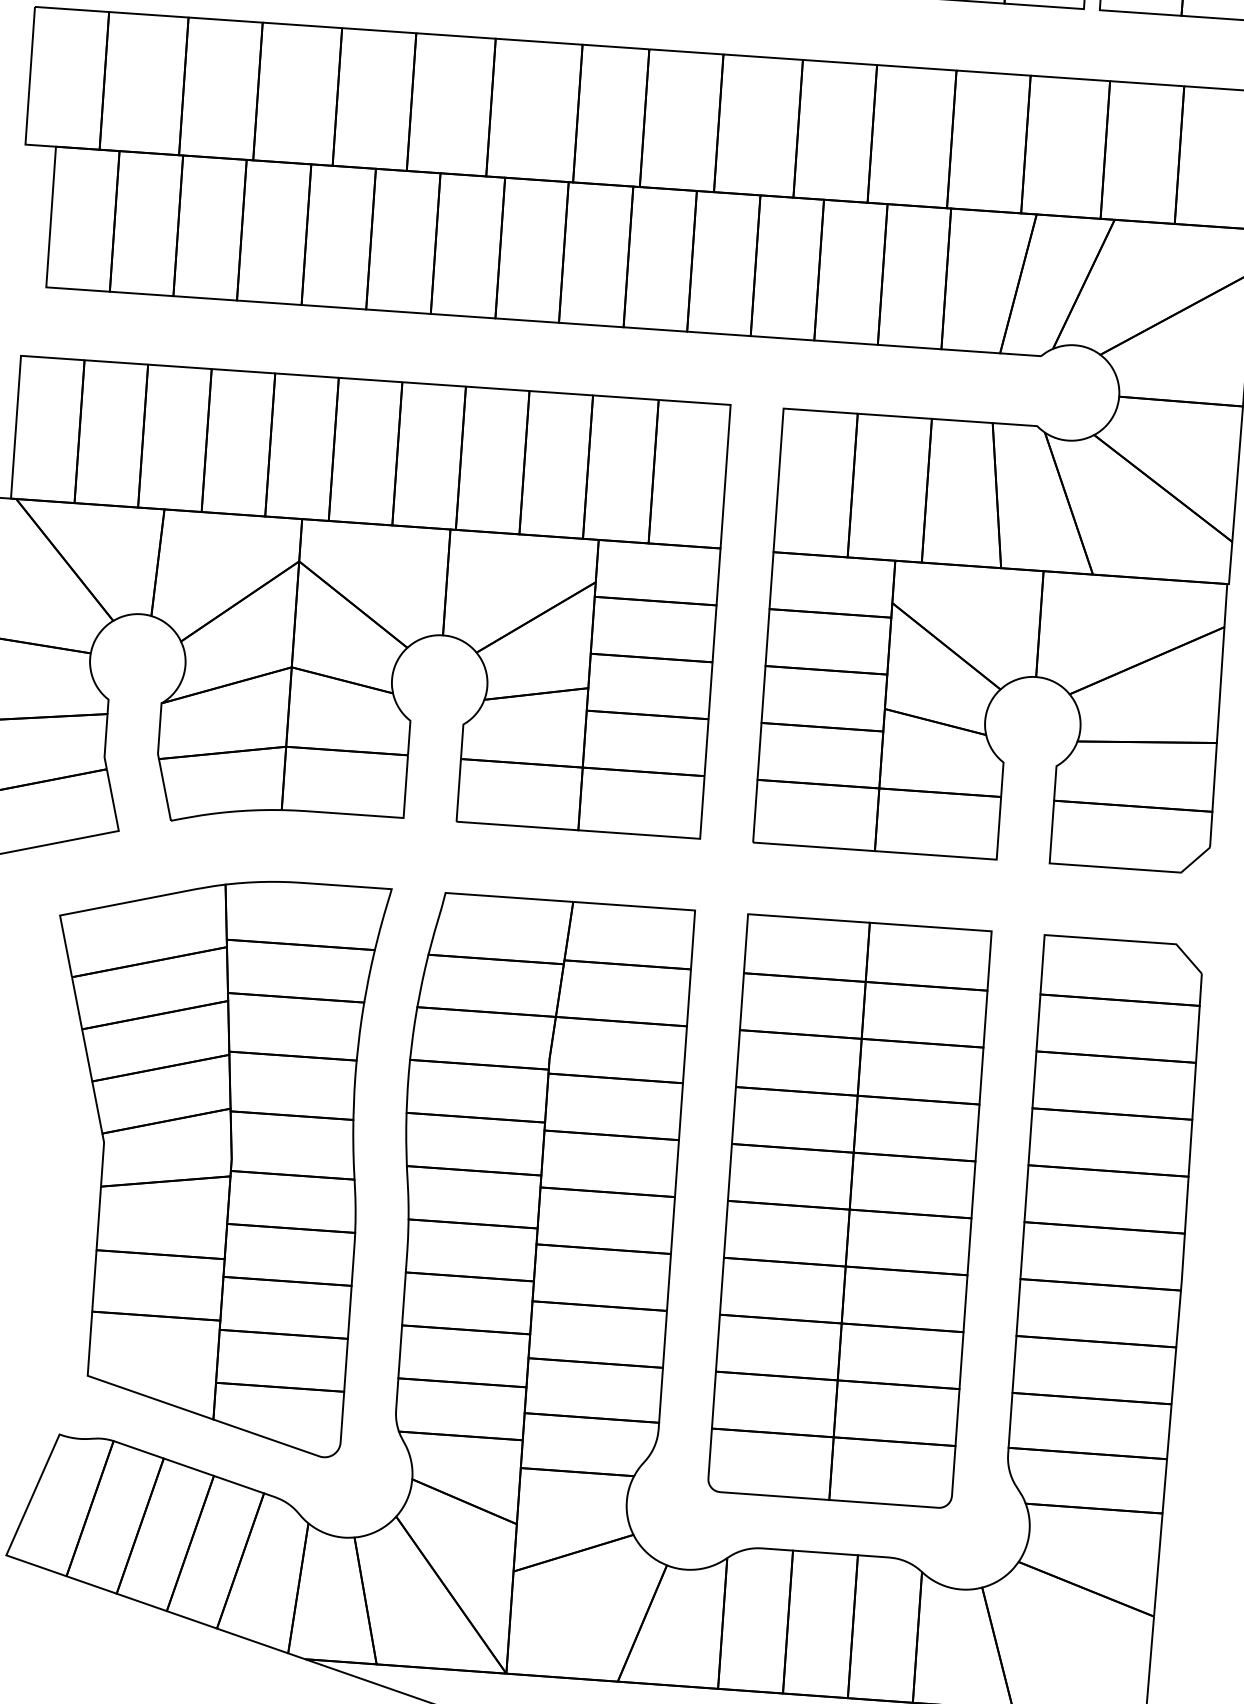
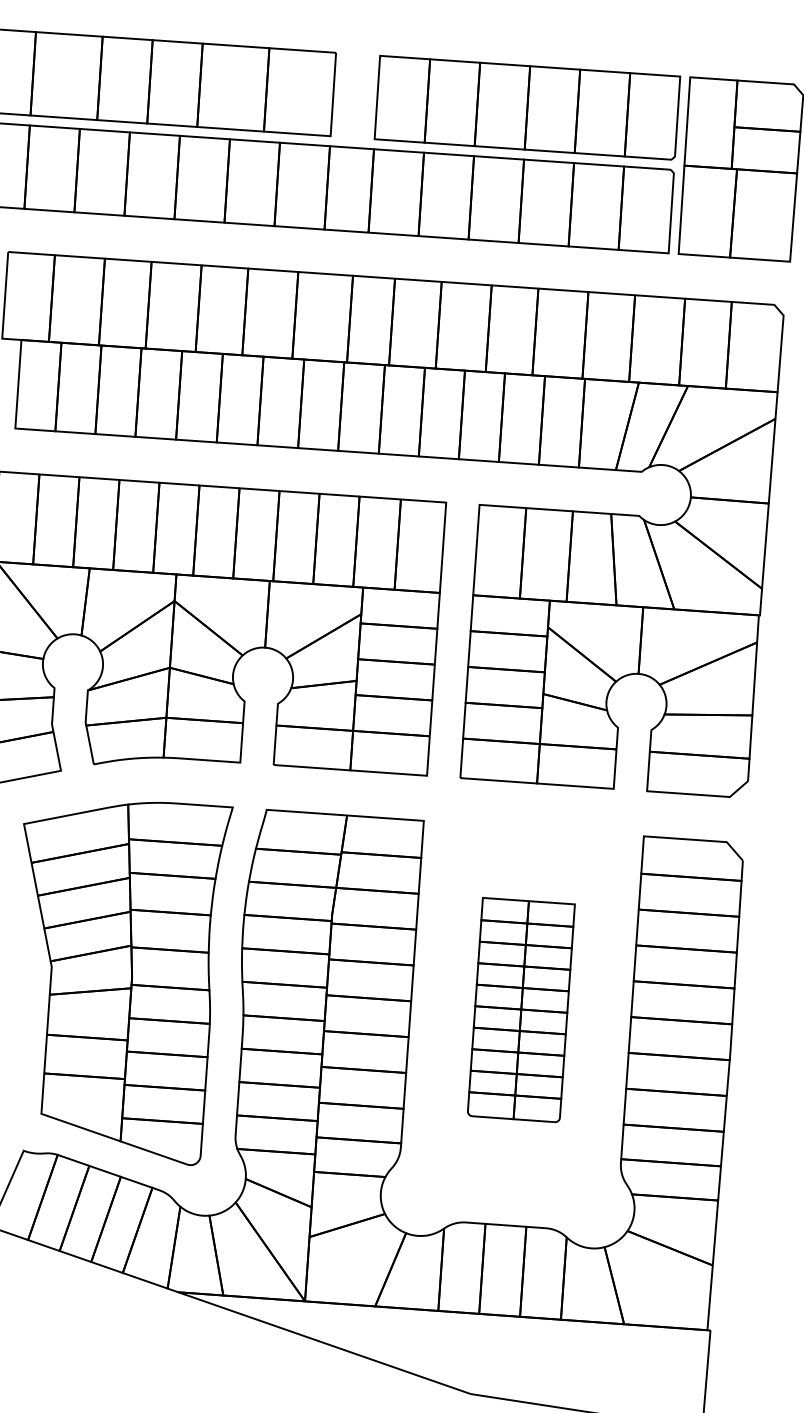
part: (850, 1210) -> (521, 1009), size x0.6

